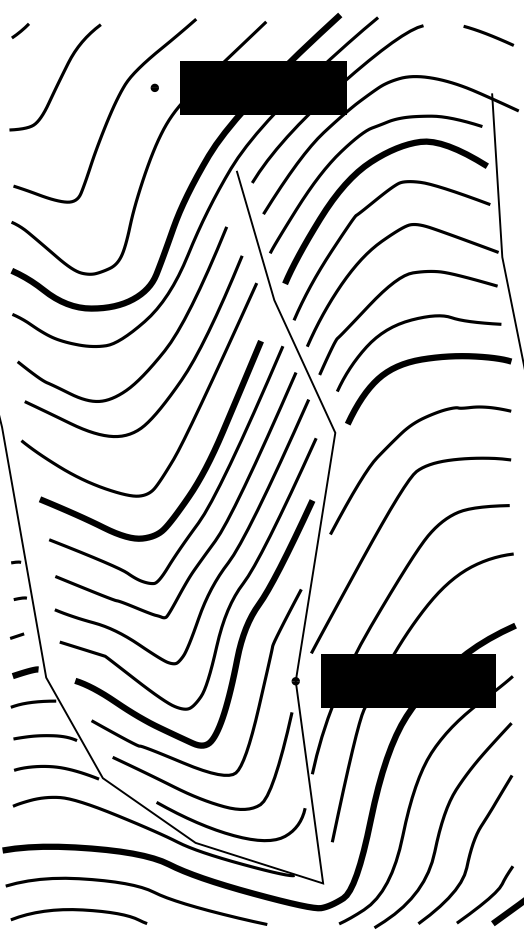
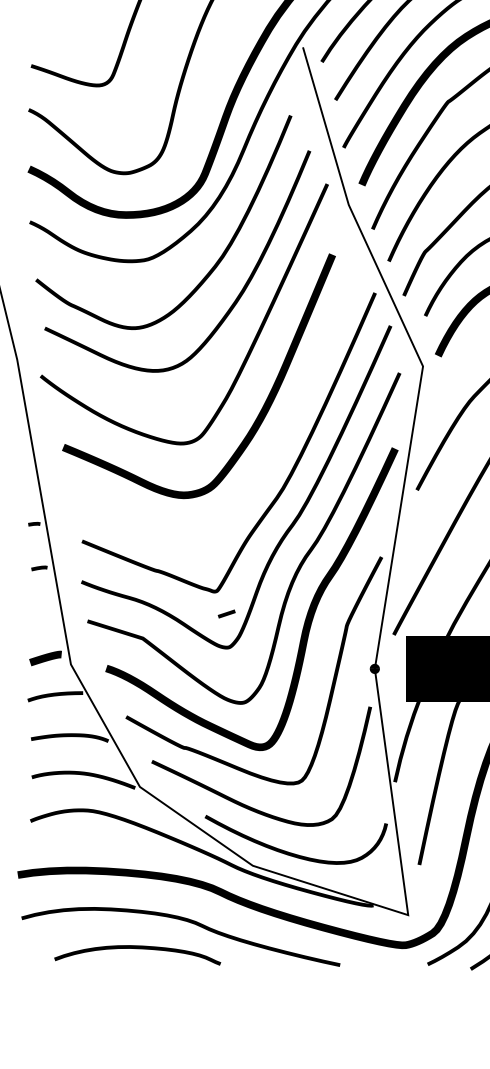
curve: (212, 495) -> (273, 442), removed
line: (16, 635) -> (225, 613), moved
curve: (78, 911) -> (137, 949), moved

